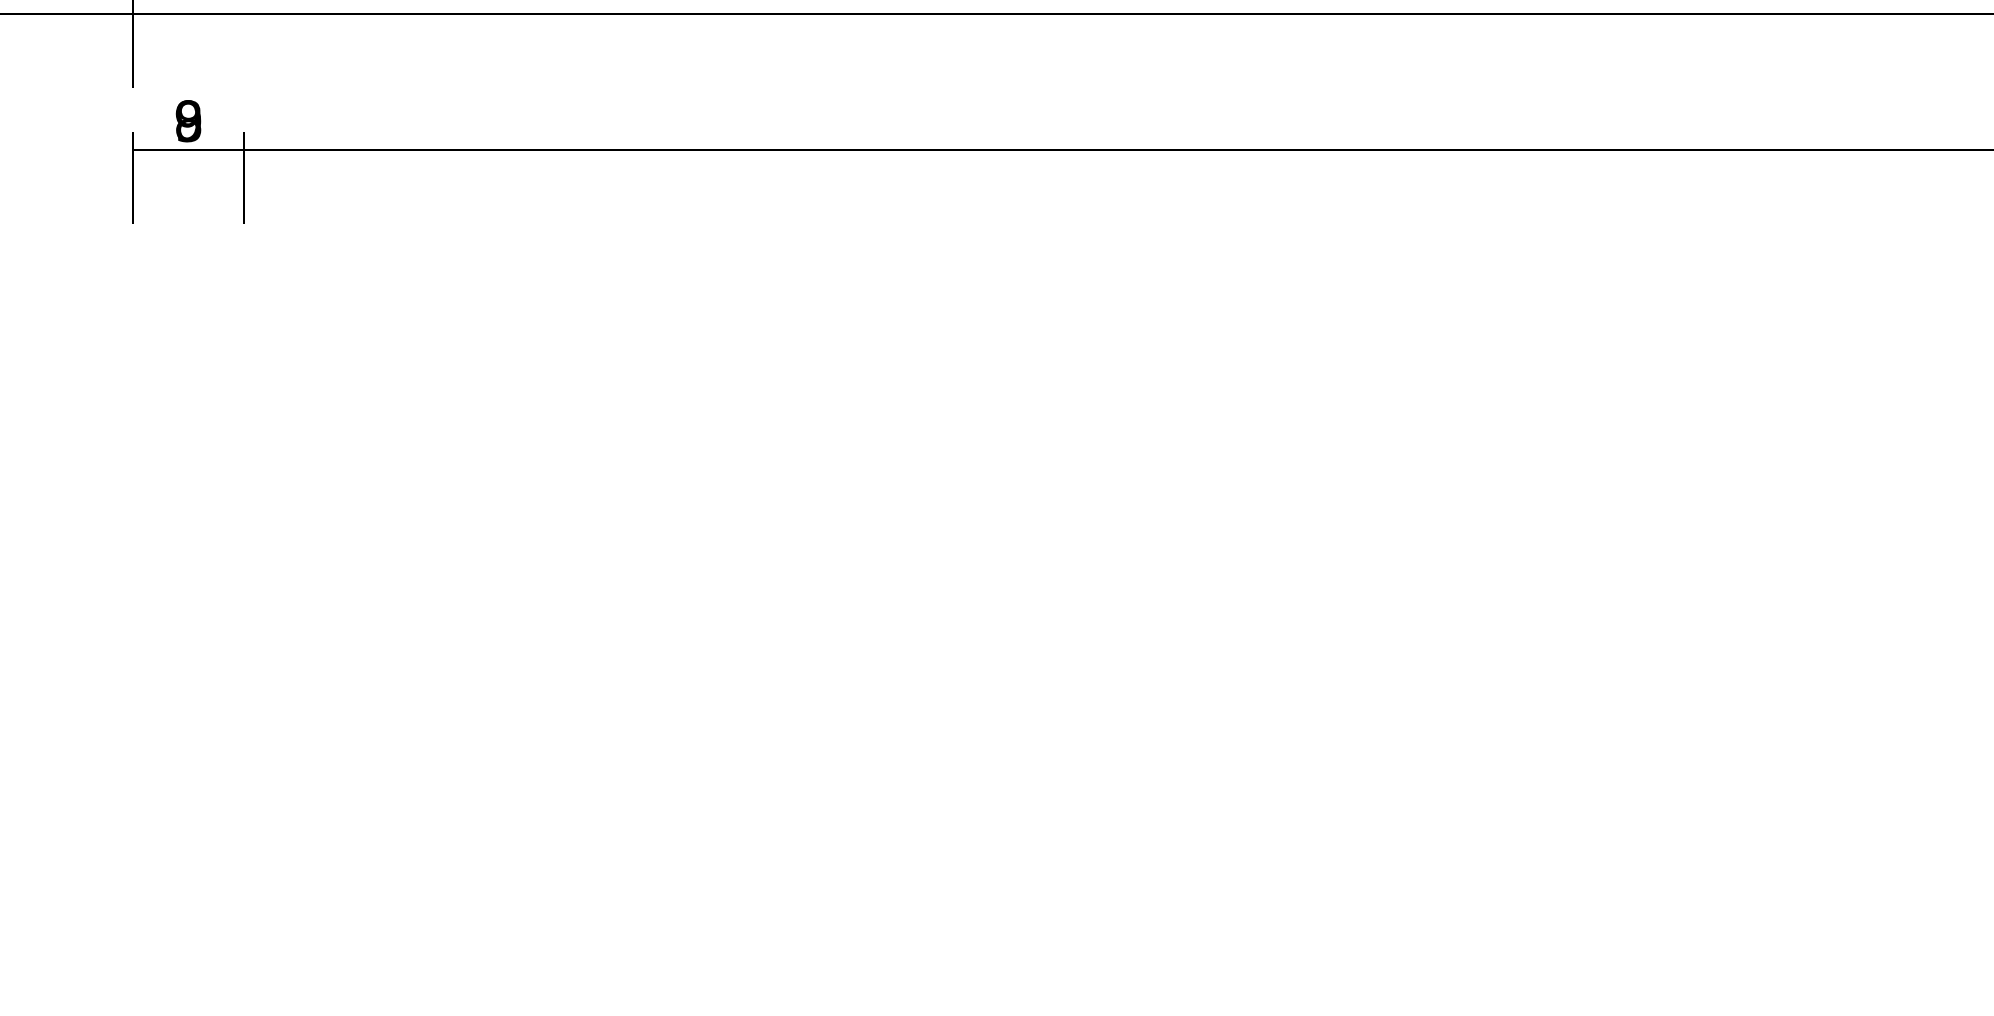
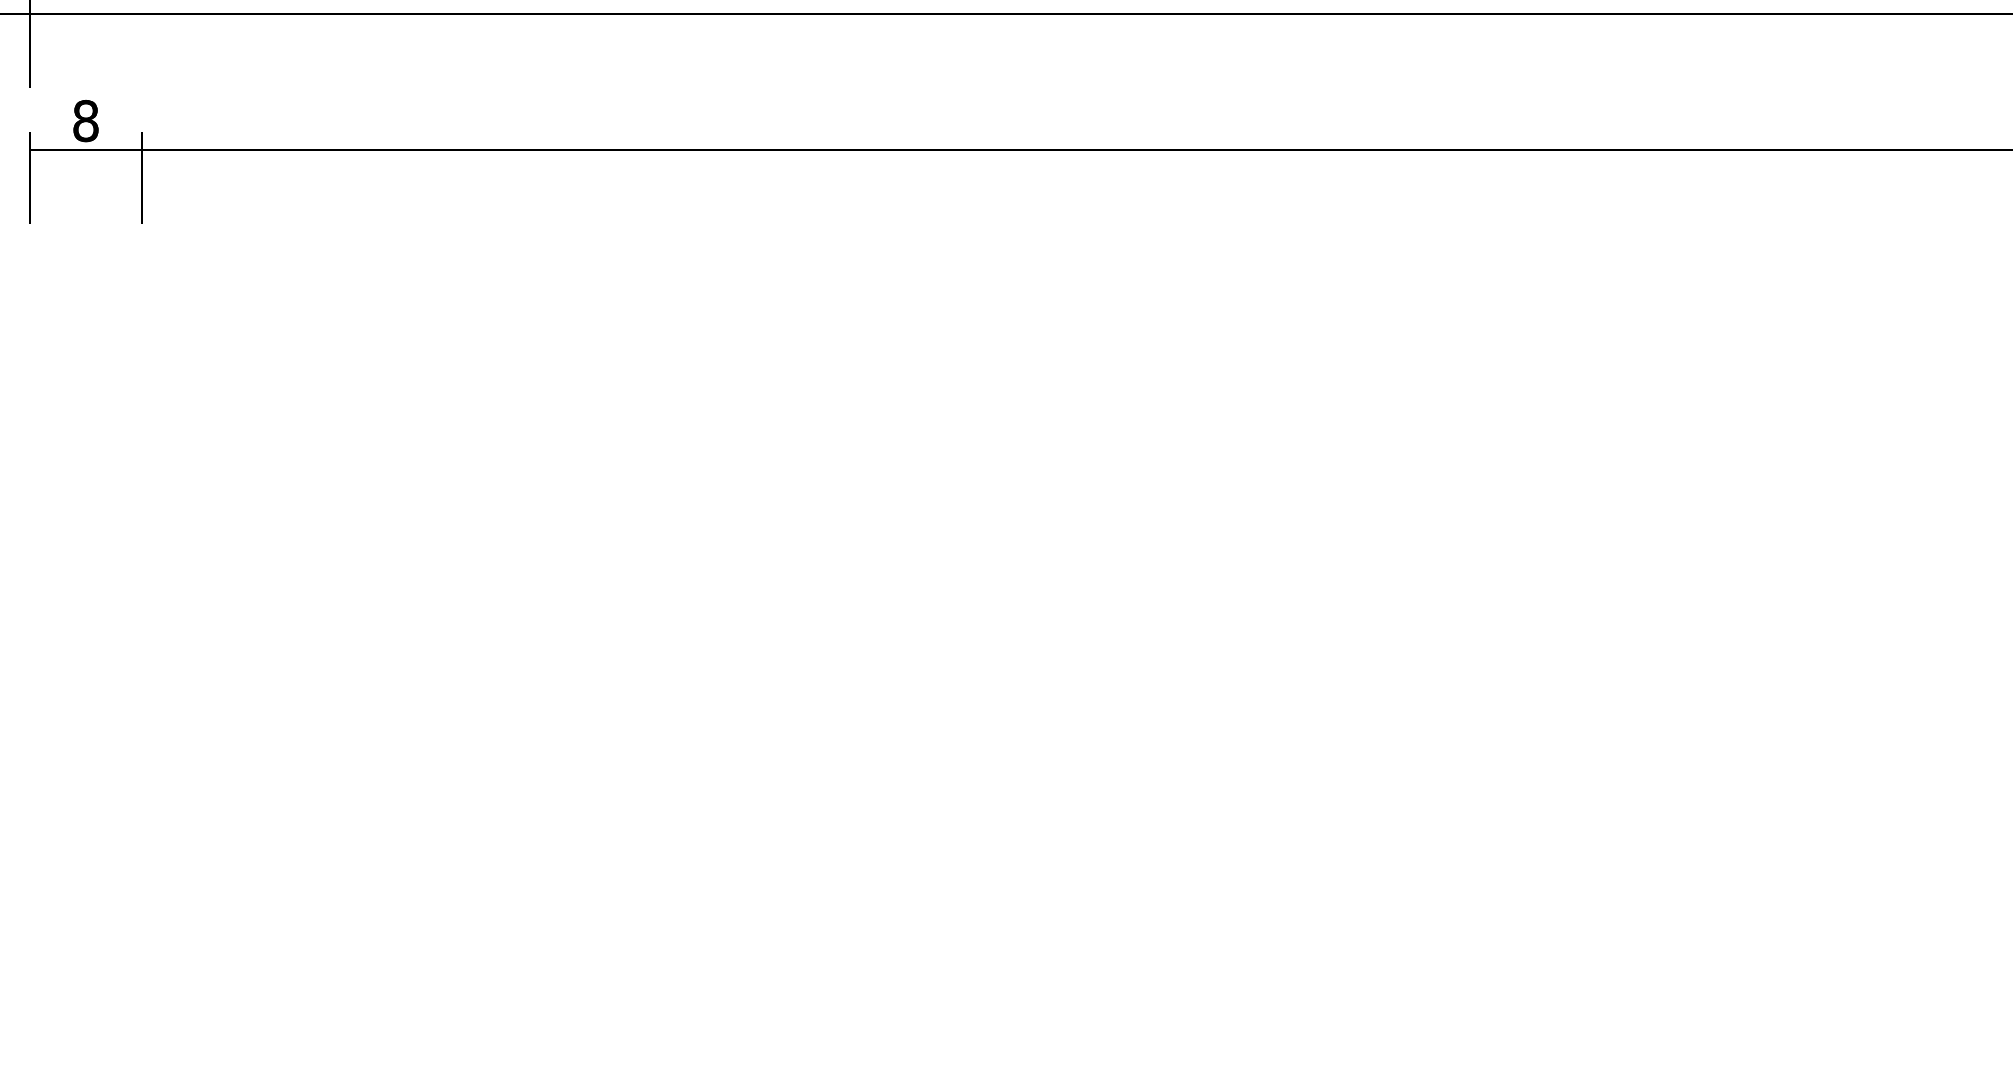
text: (188, 121) -> (85, 121), 9 -> 8

